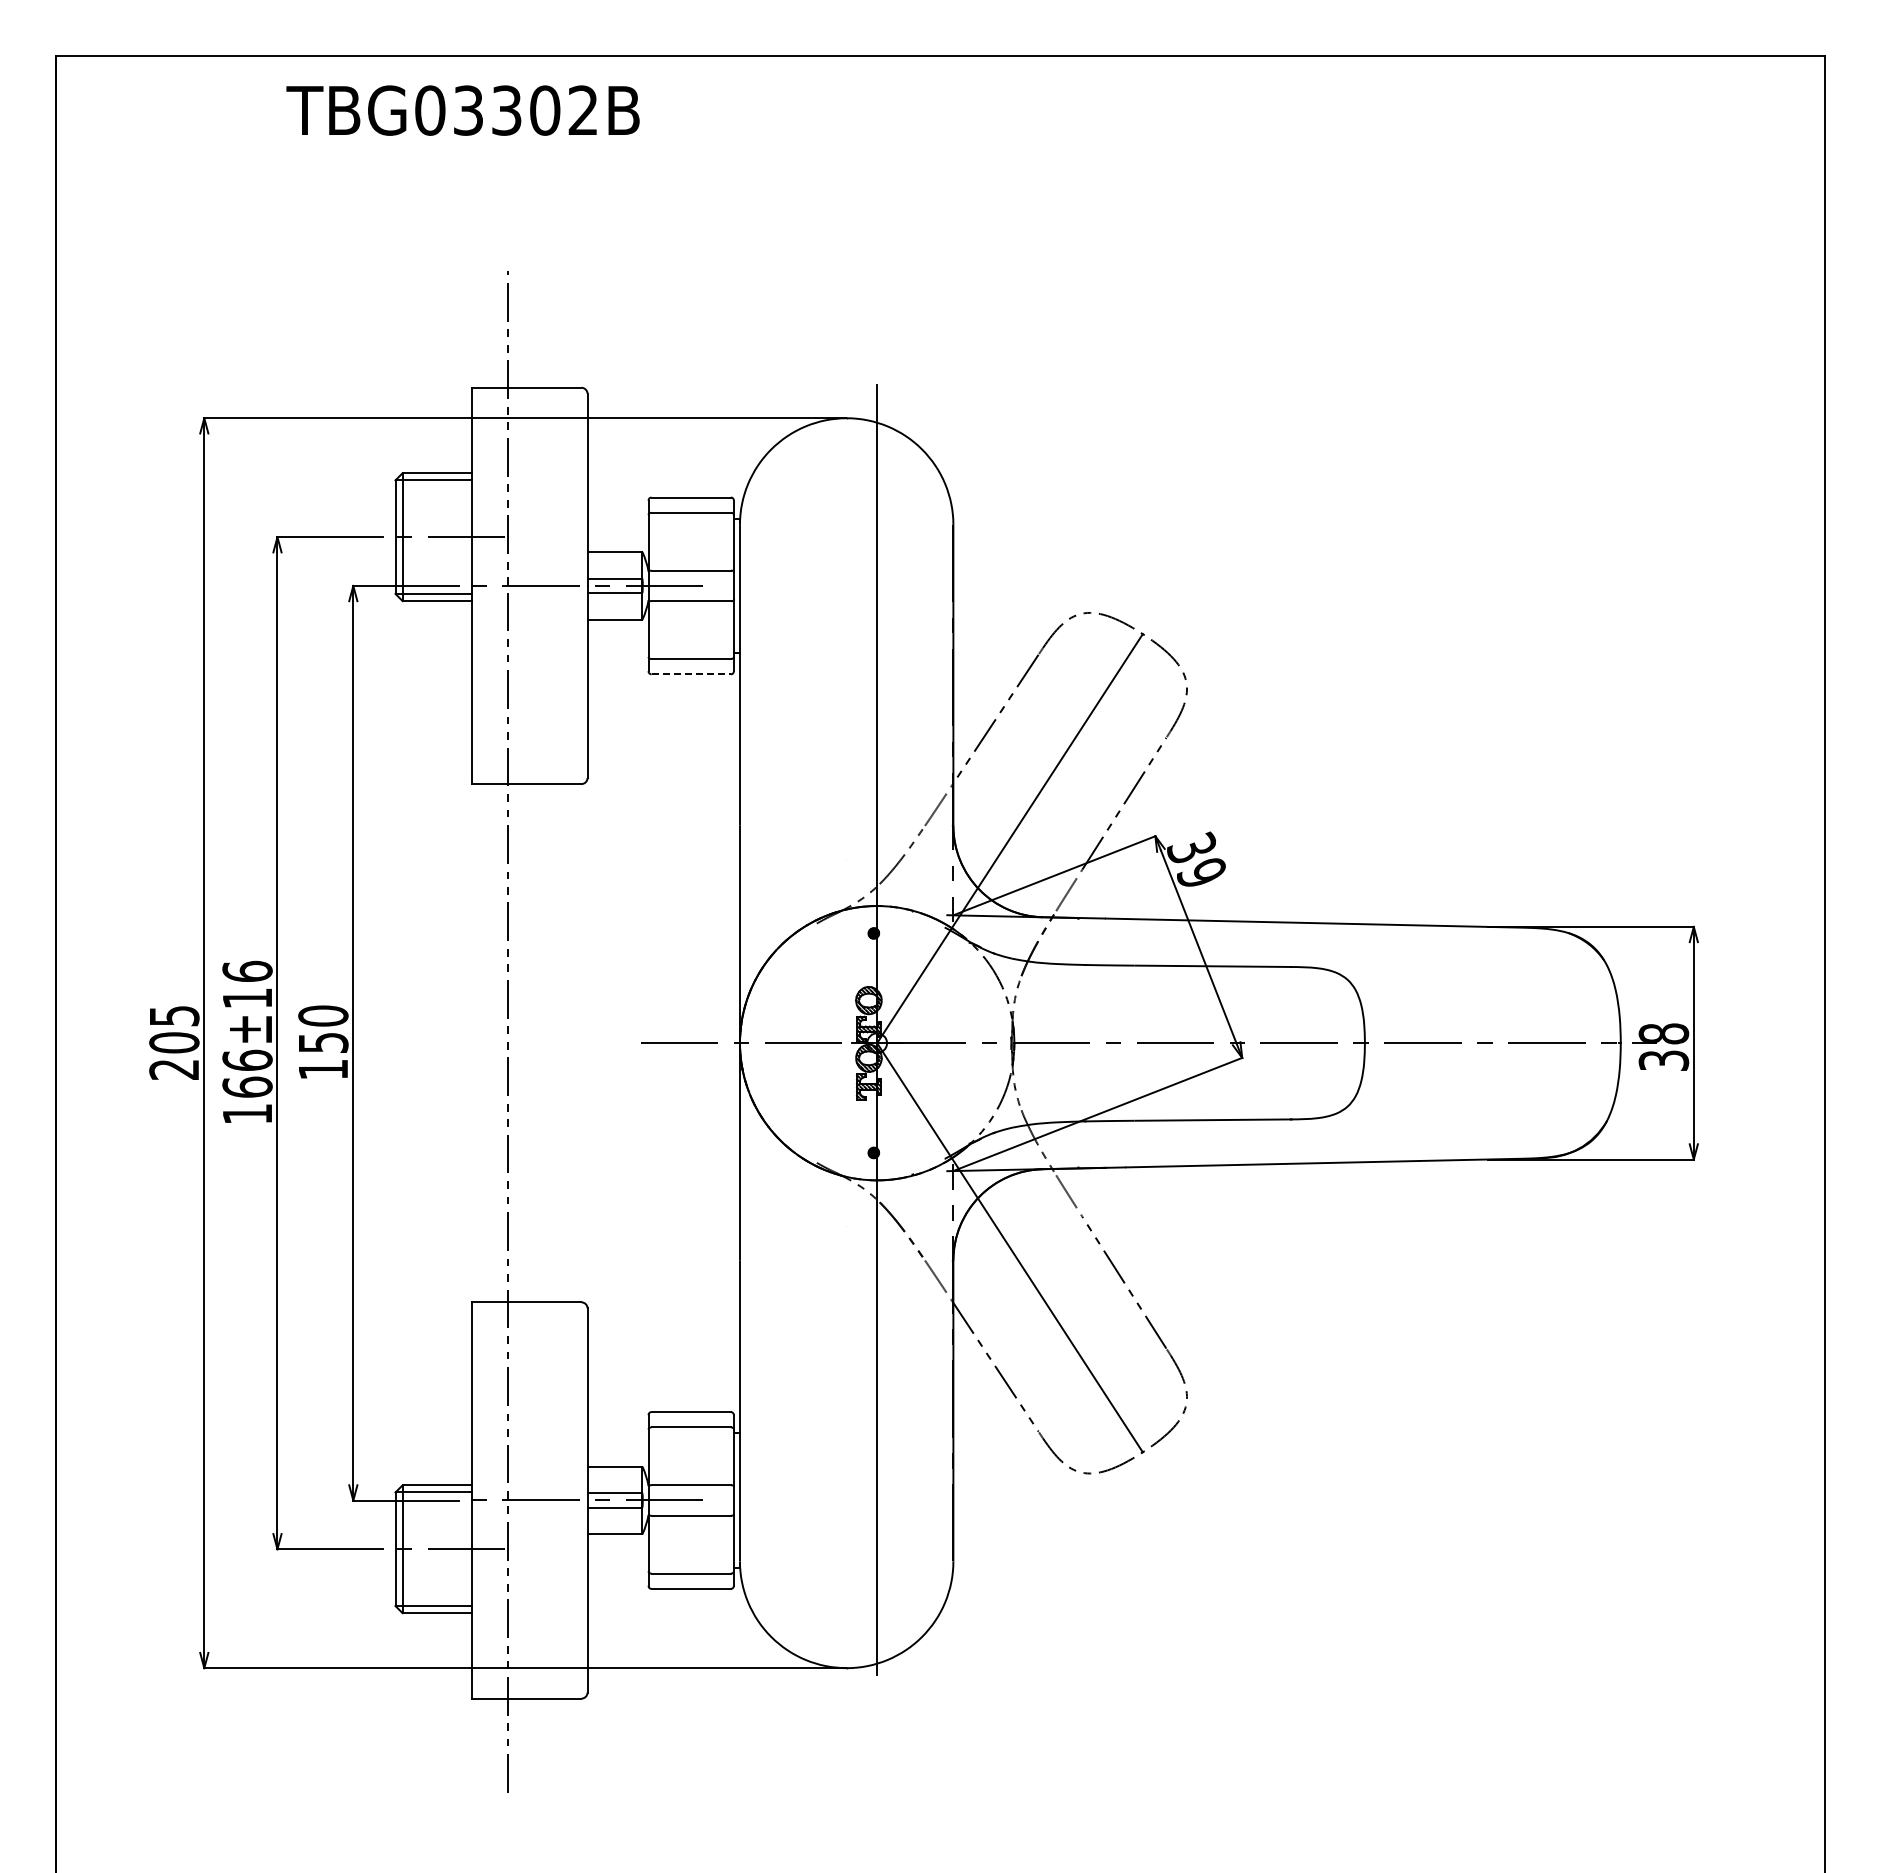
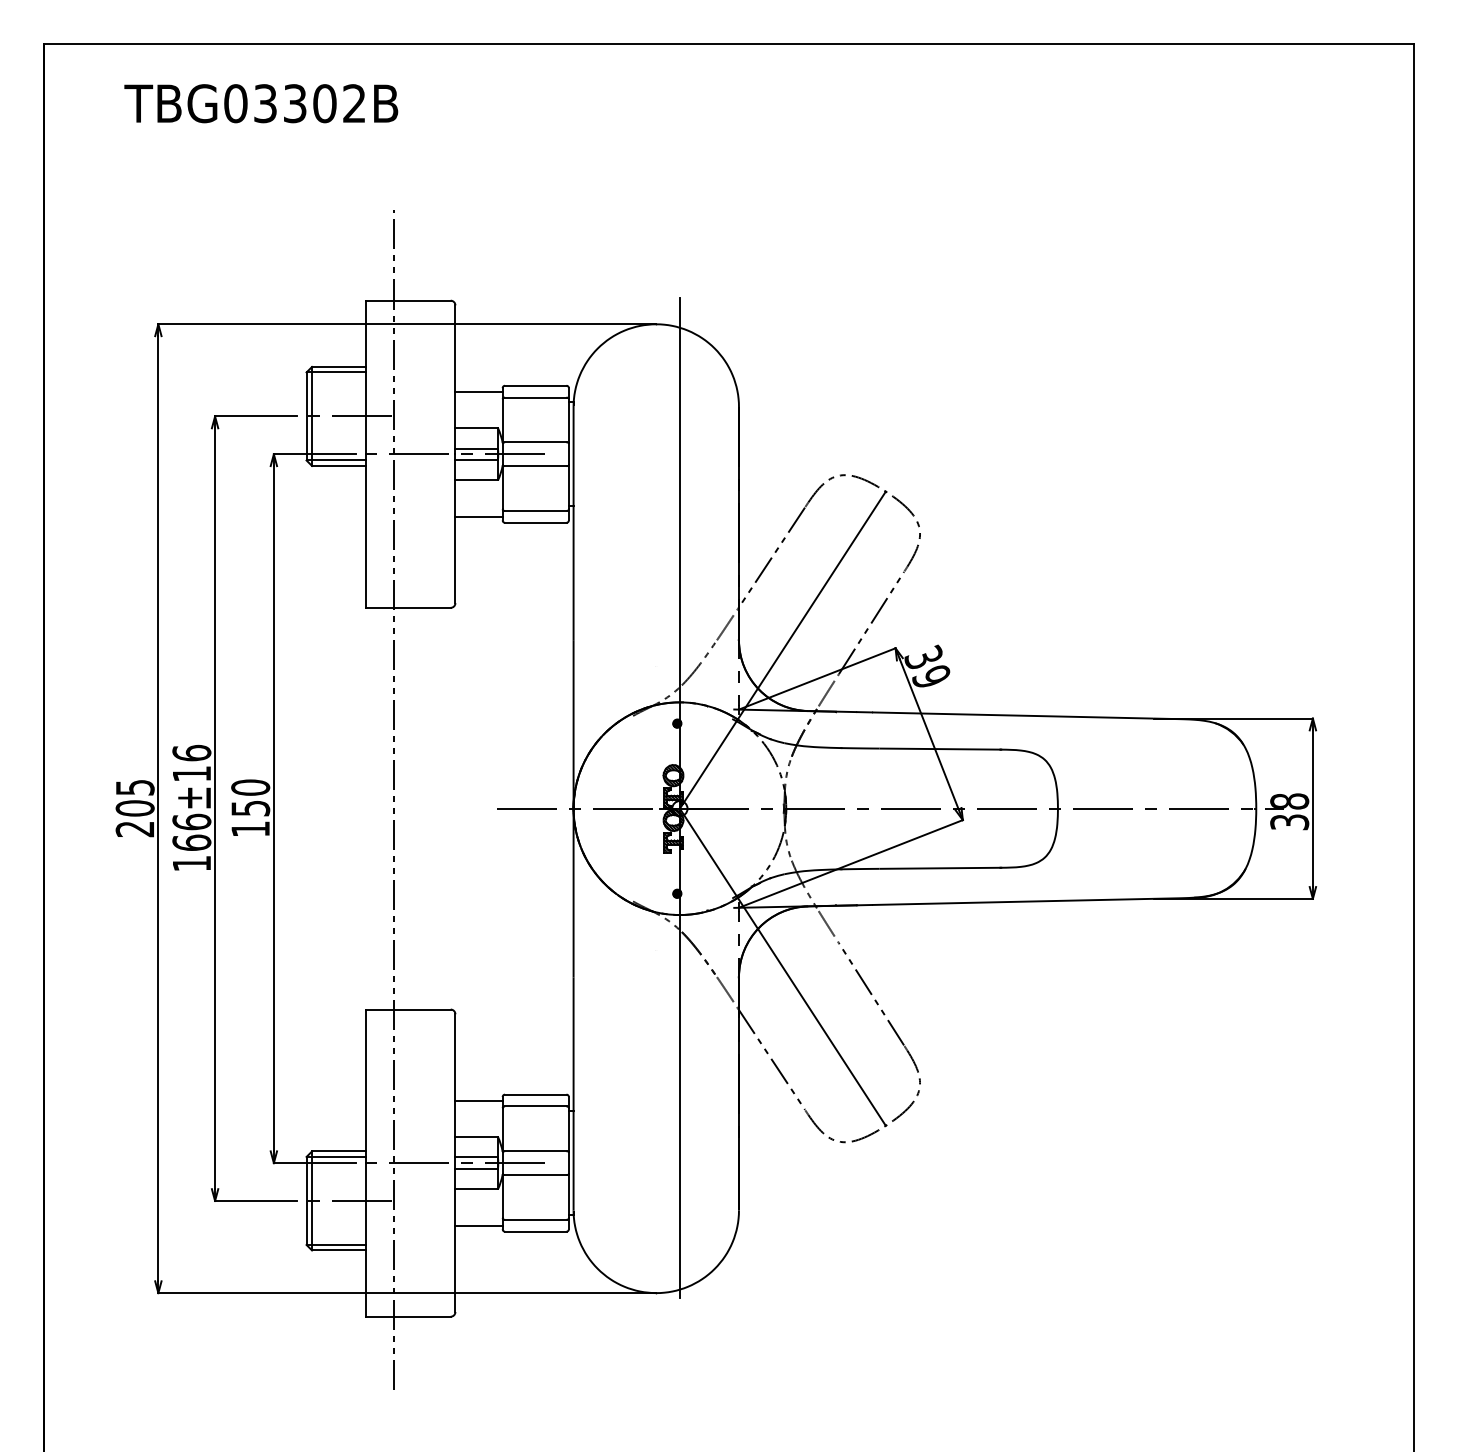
text: (462, 110) -> (260, 103), moved
line: (617, 505) -> (478, 391), added
line: (617, 666) -> (478, 516), added
line: (691, 674) -> (536, 522), dashed -> solid
line: (617, 1419) -> (478, 1100), added
line: (617, 1581) -> (478, 1225), added

